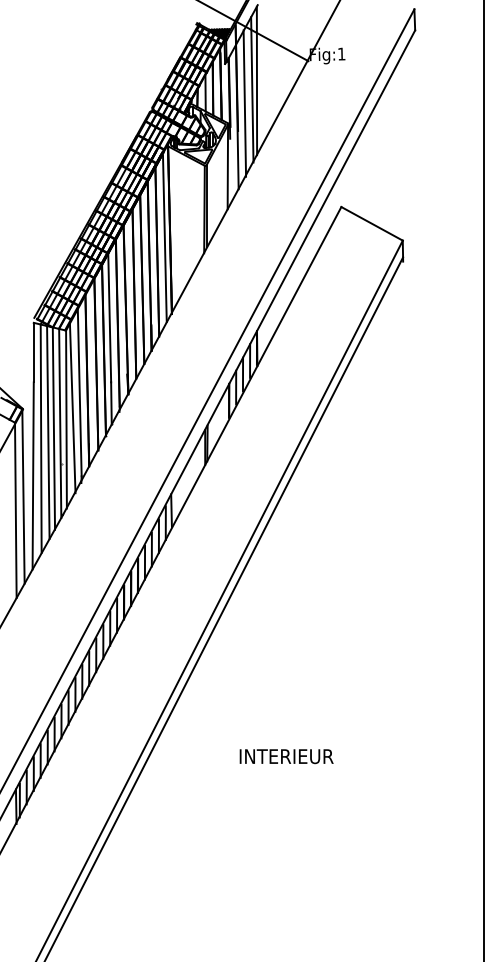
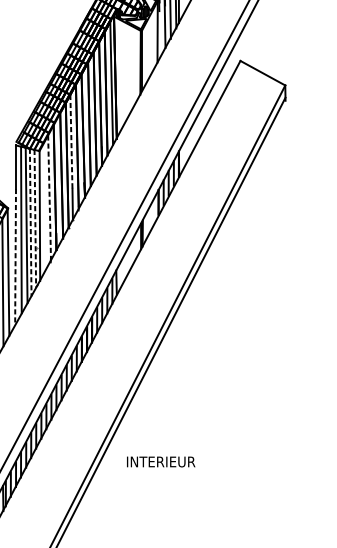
line: (109, 318) -> (71, 142), solid -> dashed
line: (79, 392) -> (49, 196), solid -> dashed
line: (72, 408) -> (44, 207), removed
line: (60, 423) -> (35, 218), solid -> dashed
line: (53, 429) -> (30, 223), solid -> dashed
line: (33, 475) -> (15, 256), solid -> dashed
text: (286, 756) -> (161, 461), moved

